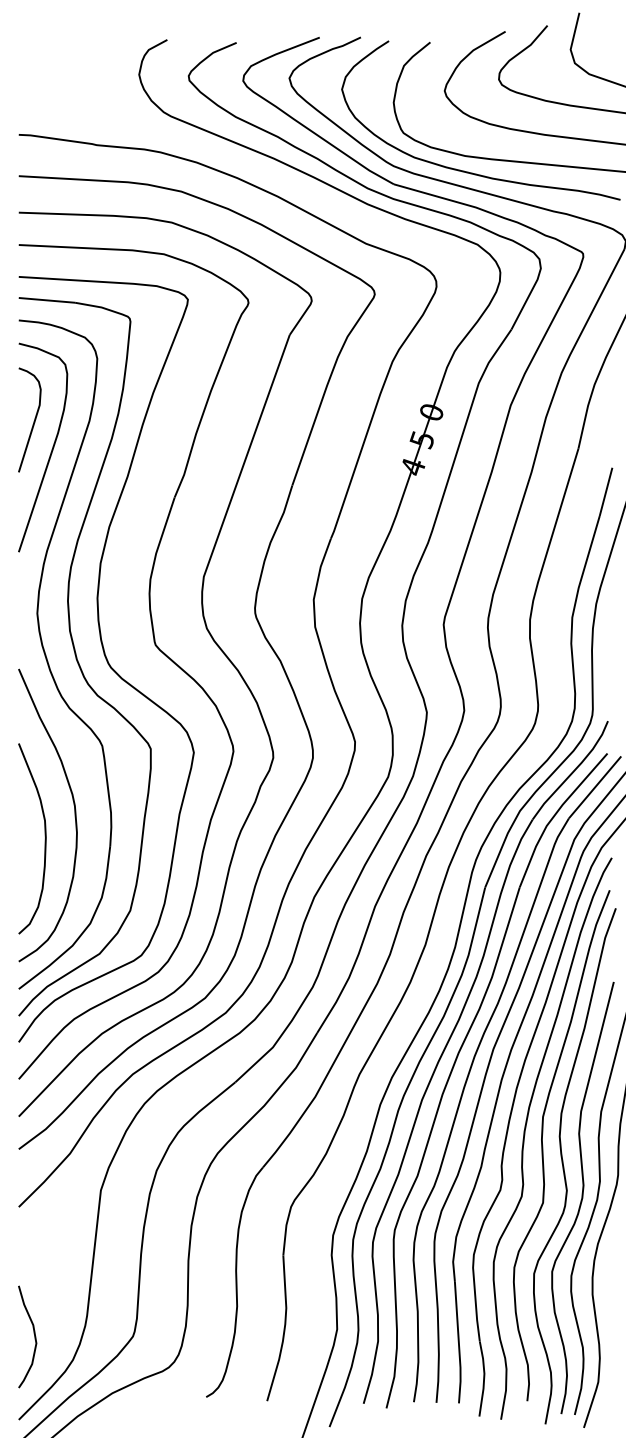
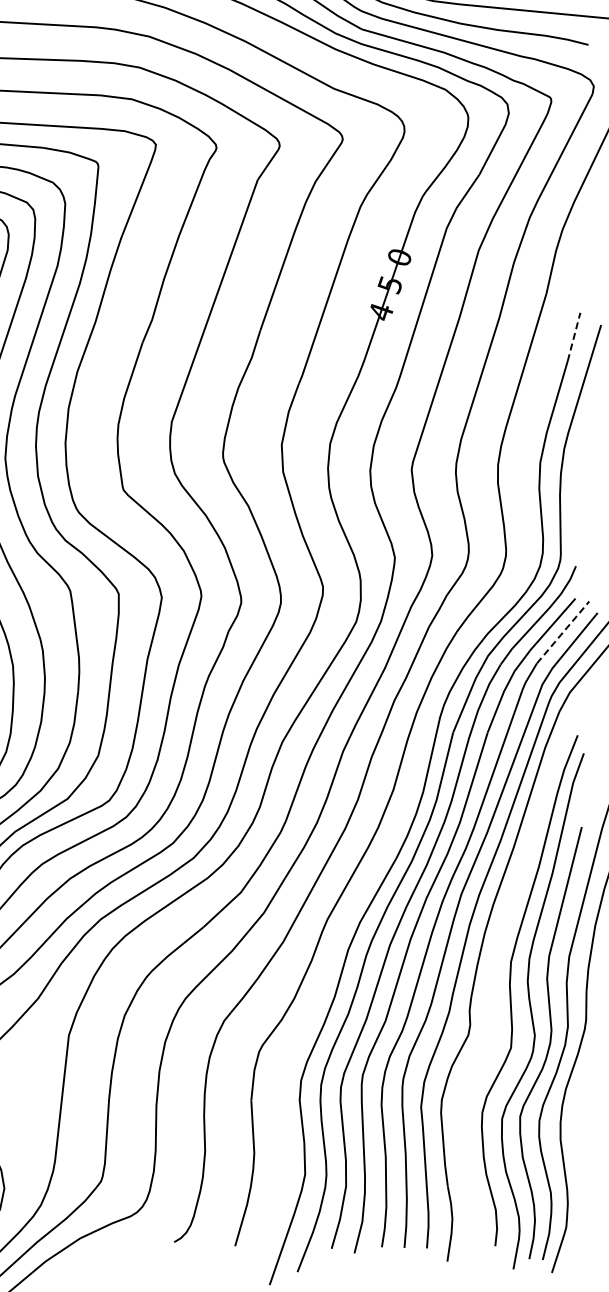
line: (606, 491) -> (574, 336), solid -> dashed
line: (595, 787) -> (563, 632), solid -> dashed
curve: (525, 1135) -> (493, 980), removed

